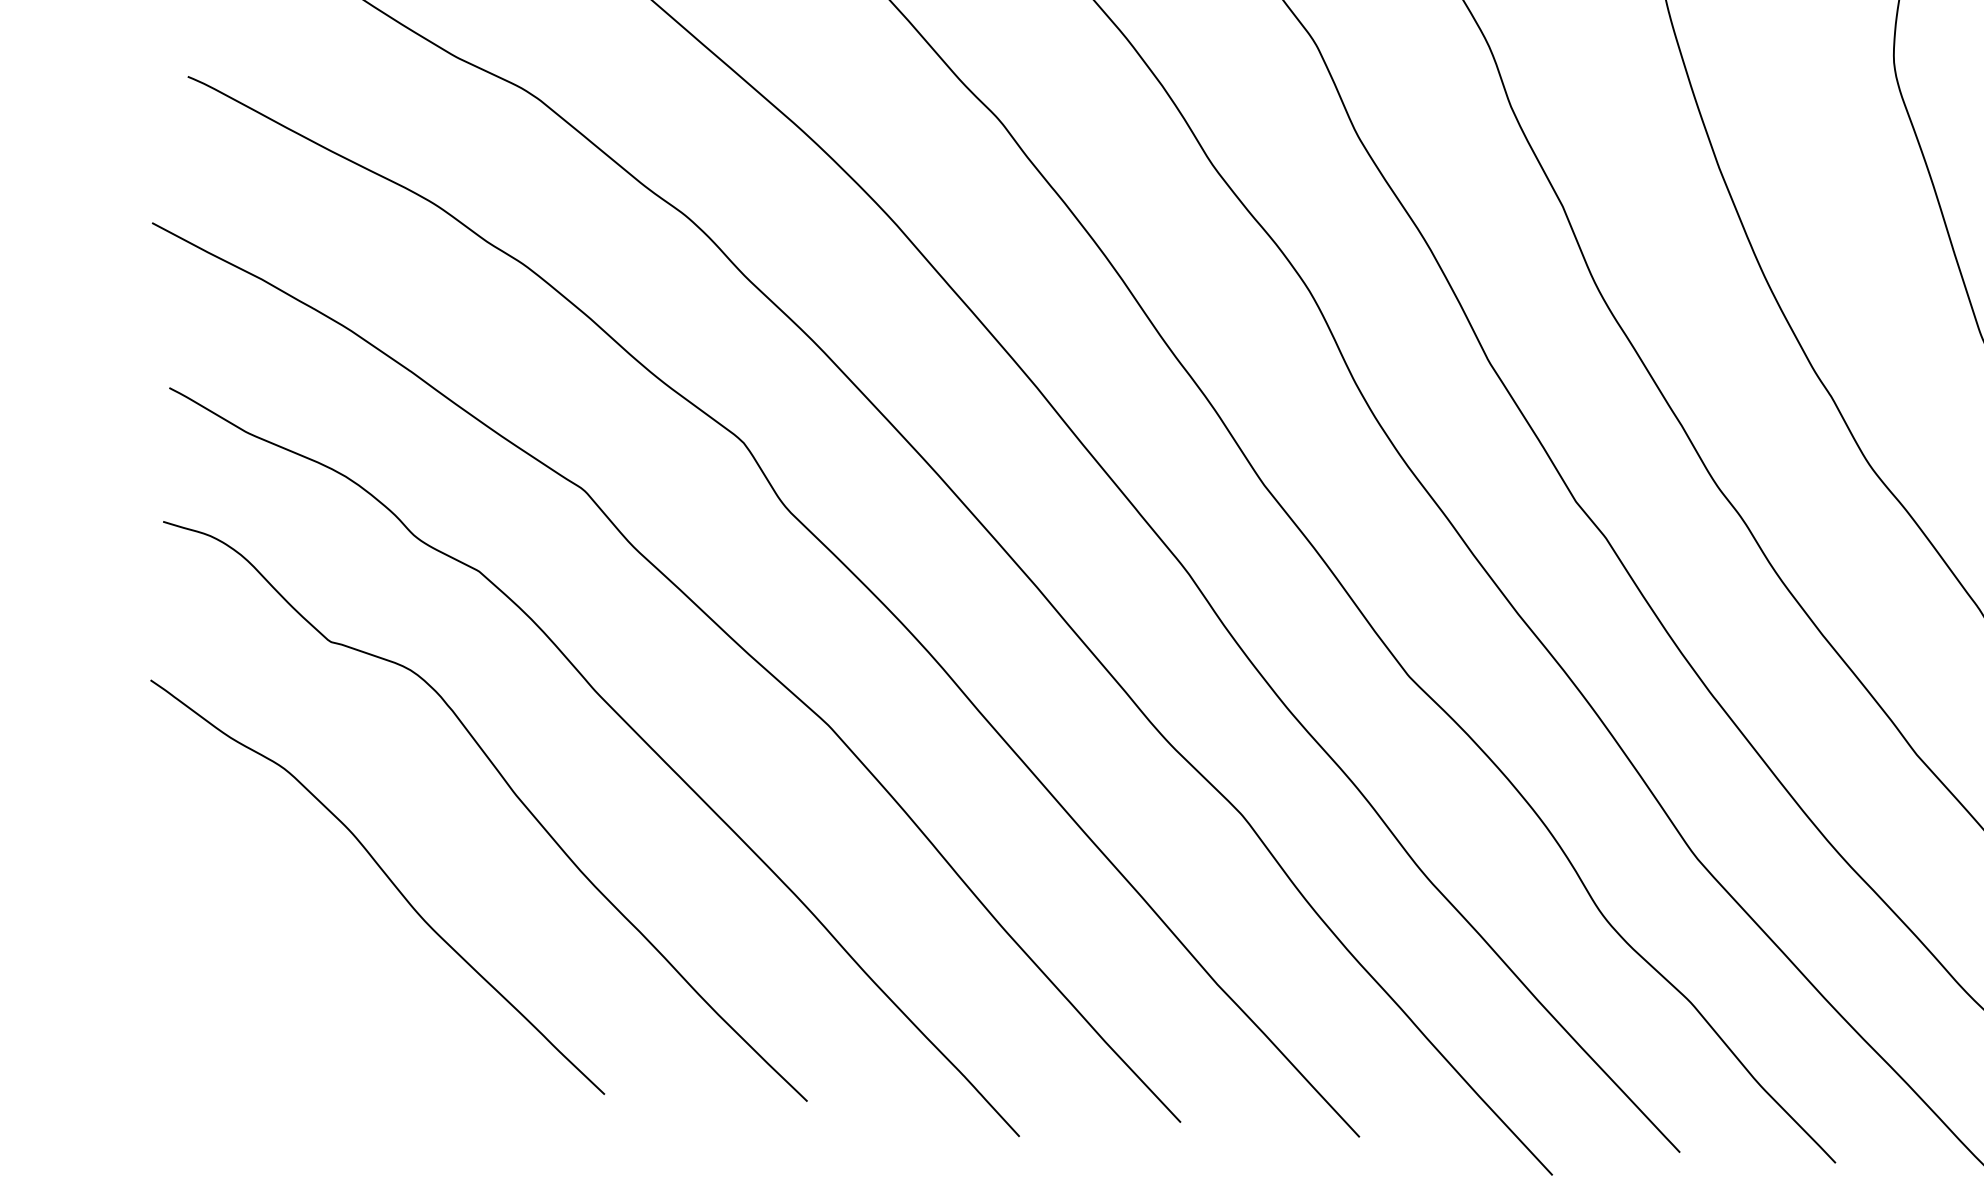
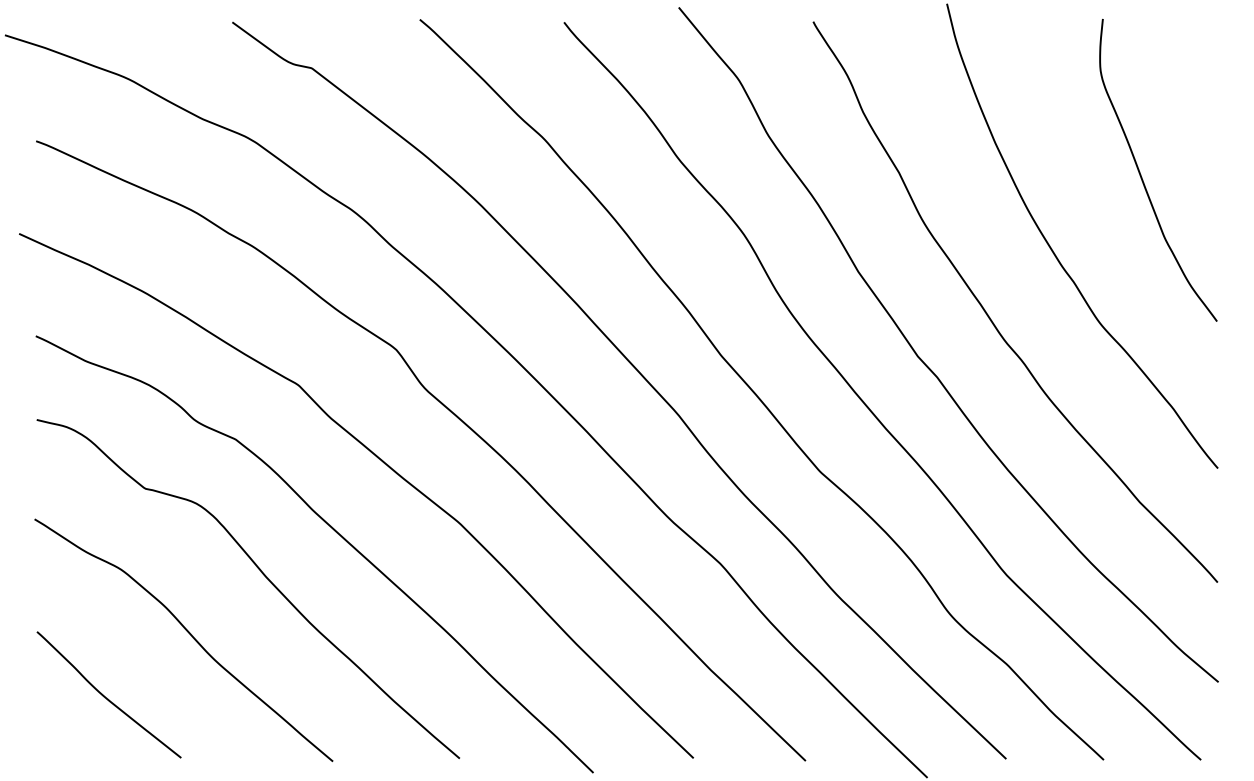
curve: (247, 969) -> (105, 696), added

